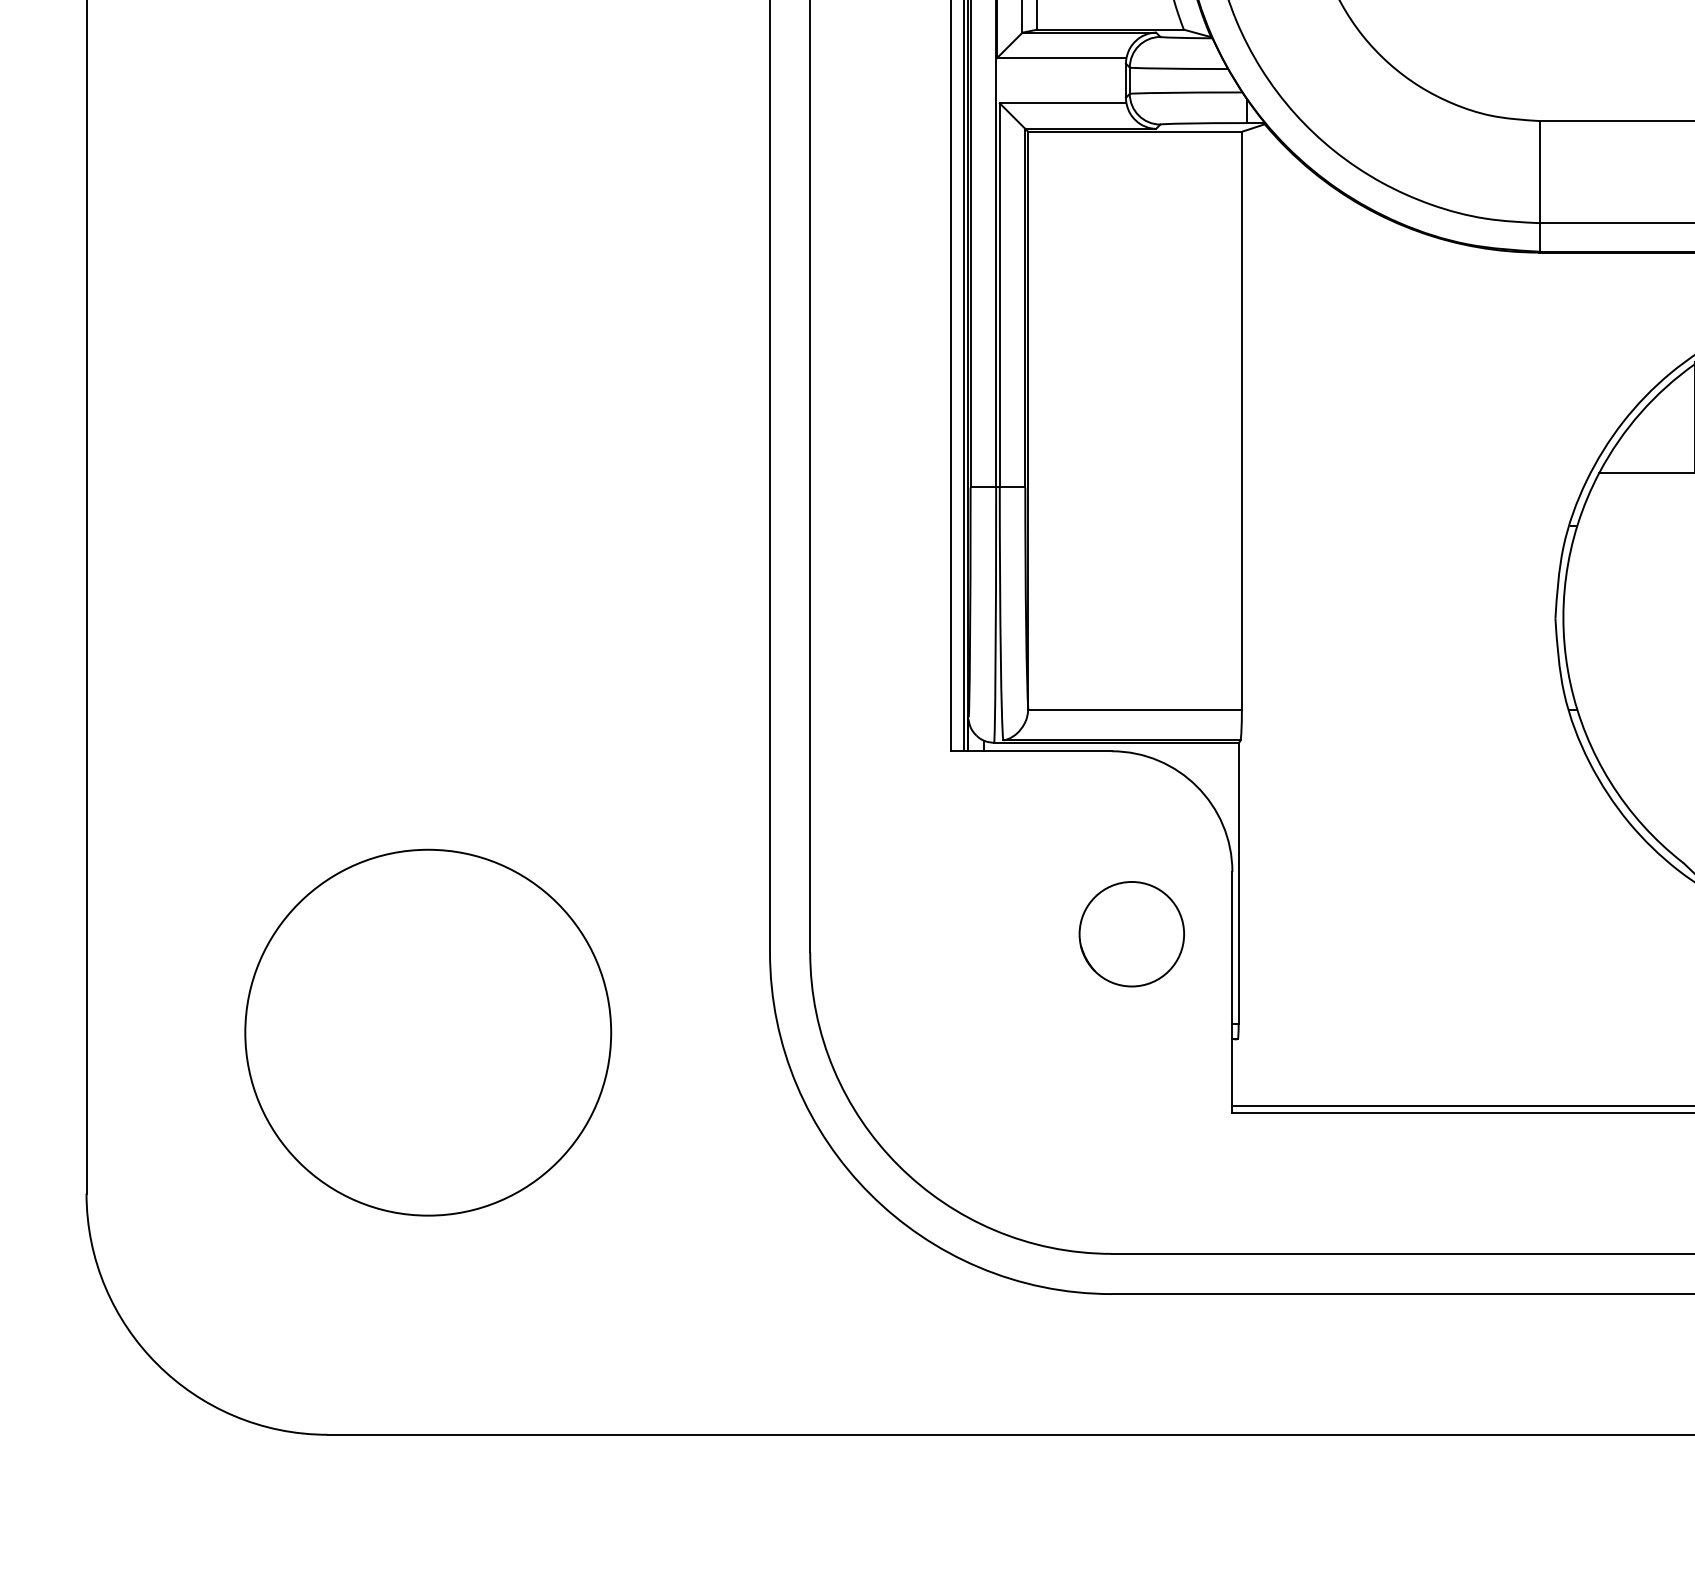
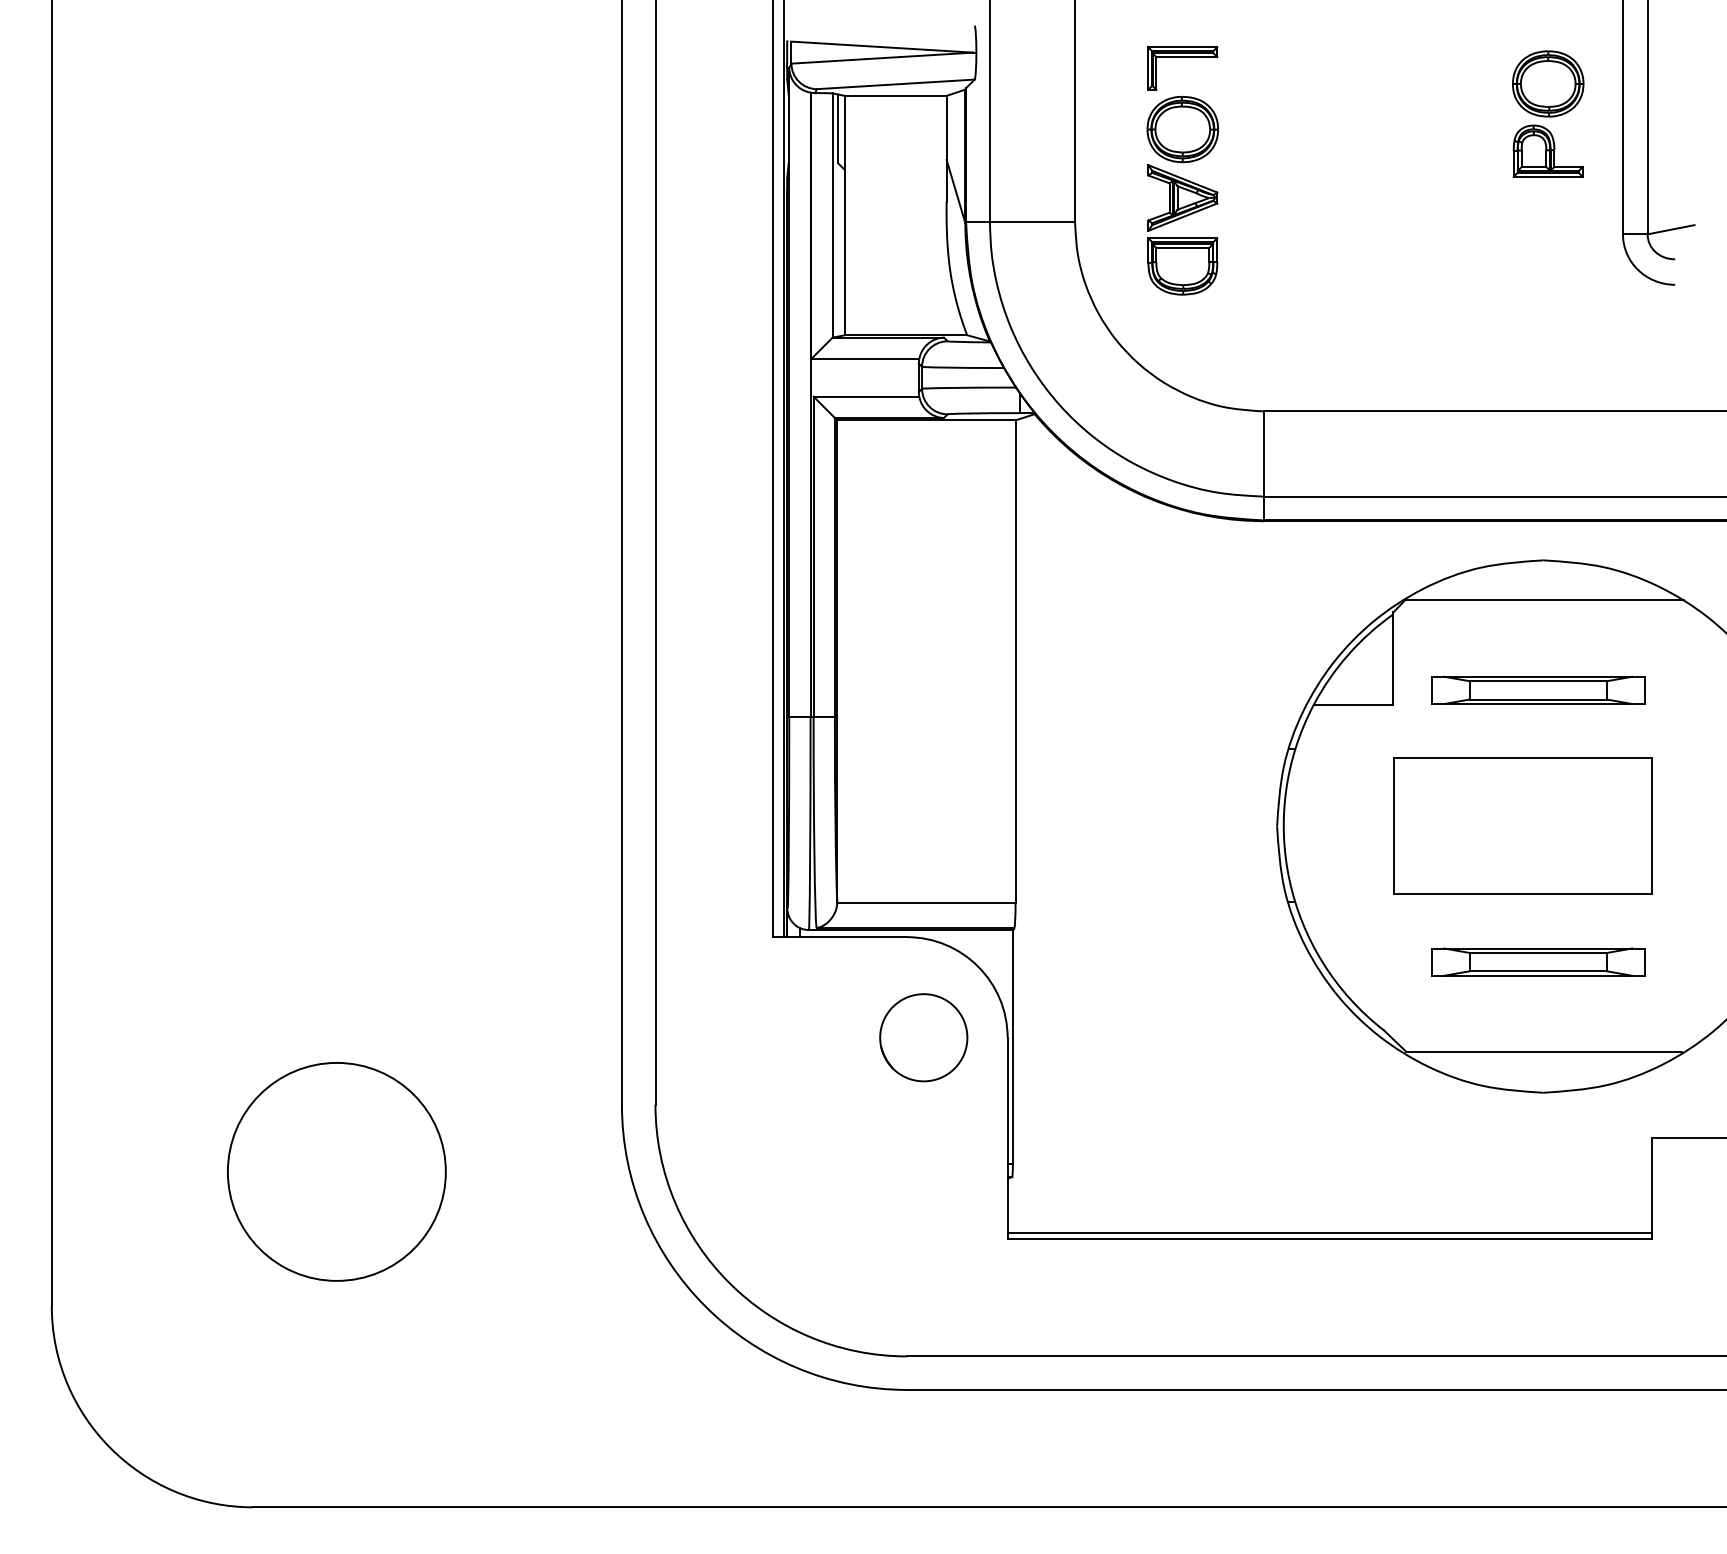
circle: (1131, 933) -> (923, 1037), moved
circle: (427, 1032) -> (336, 1171), size x0.71

